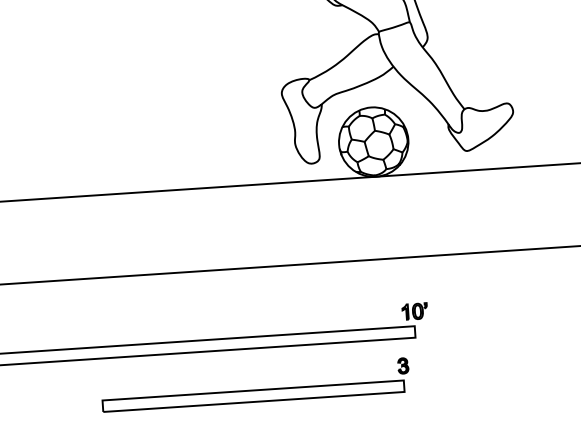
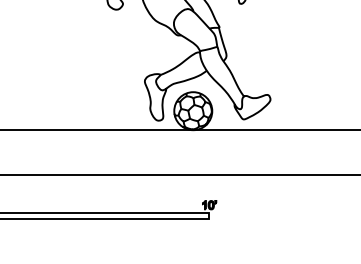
part: (254, 385) -> (119, 239), removed

